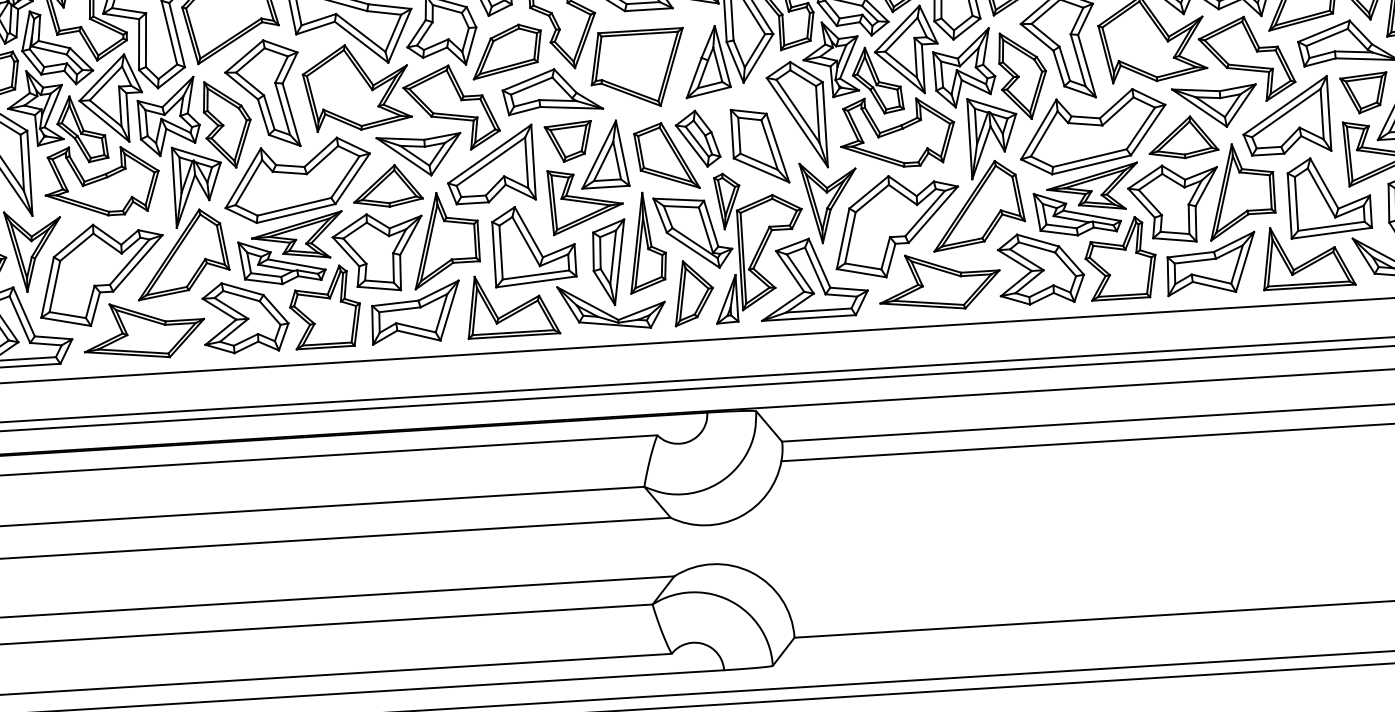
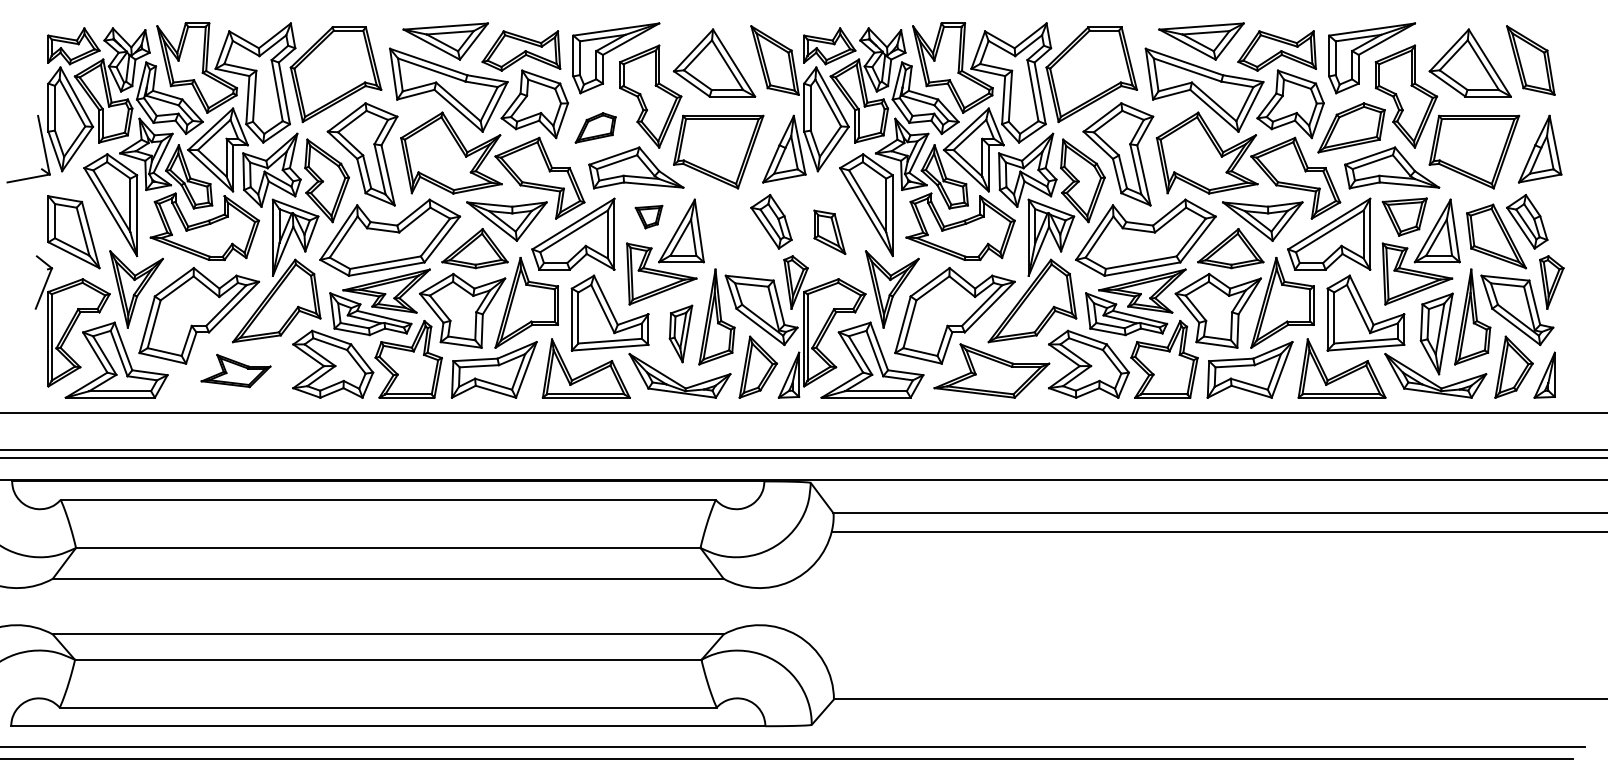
part: (506, 51) -> (595, 127), size x0.6
part: (568, 141) -> (648, 216), size x0.6
part: (759, 146) -> (829, 232), size x0.6
part: (666, 156) -> (740, 236), removed
part: (609, 262) -> (680, 333), size x0.7
part: (143, 329) -> (235, 370), size x0.6

